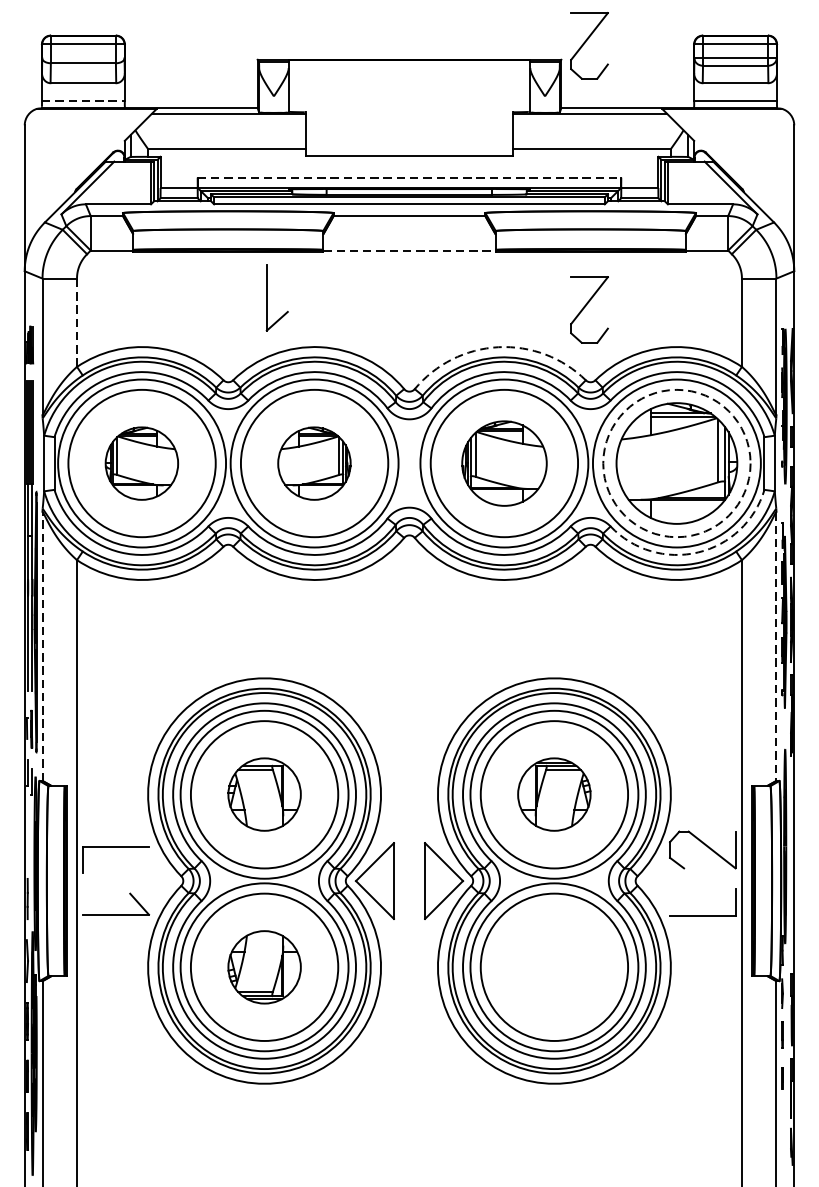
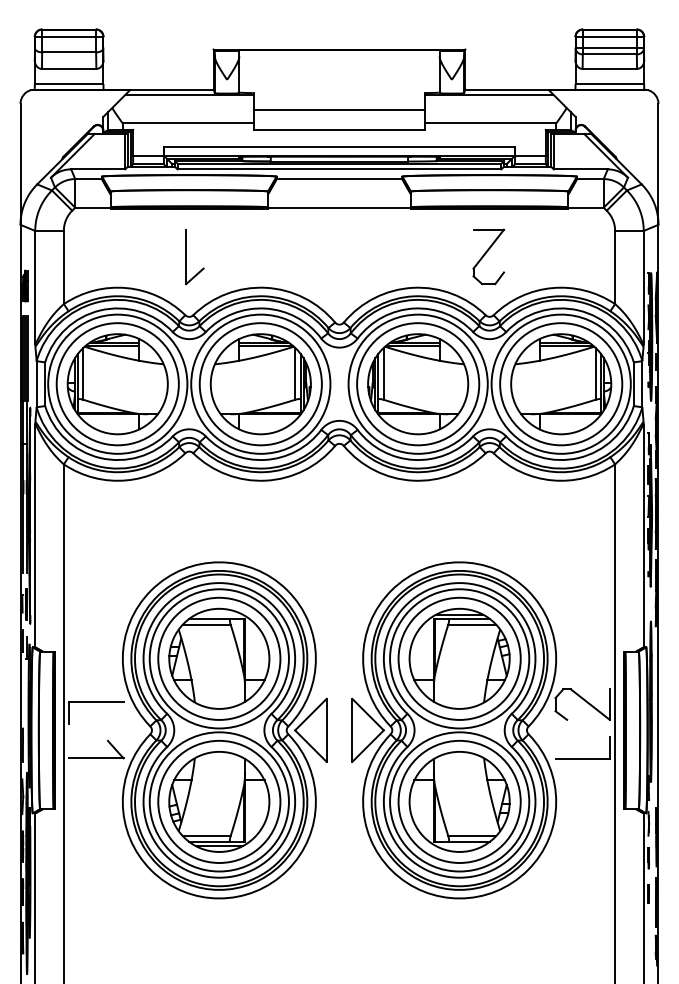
part: (589, 45) -> (488, 37), removed
line: (83, 100) -> (69, 83), dashed -> solid
line: (409, 132) -> (339, 109), added
line: (409, 177) -> (339, 147), dashed -> solid
line: (409, 250) -> (339, 207), dashed -> solid
part: (267, 298) -> (186, 257), moved
line: (76, 322) -> (63, 267), dashed -> solid
arc: (498, 346) -> (413, 287), dashed -> solid
part: (141, 463) -> (117, 384), size x1.67
part: (314, 463) -> (260, 384), size x1.67
part: (504, 463) -> (418, 384), size x1.43
circle: (677, 463) -> (561, 384), dashed -> solid
arc: (697, 551) -> (578, 457), dashed -> solid
line: (42, 645) -> (35, 535), dashed -> solid
line: (776, 647) -> (643, 536), dashed -> solid
part: (264, 794) -> (219, 658), size x1.67
part: (554, 794) -> (459, 658), size x1.67
part: (264, 966) -> (219, 801), size x1.67
part: (554, 966) -> (459, 801), added

